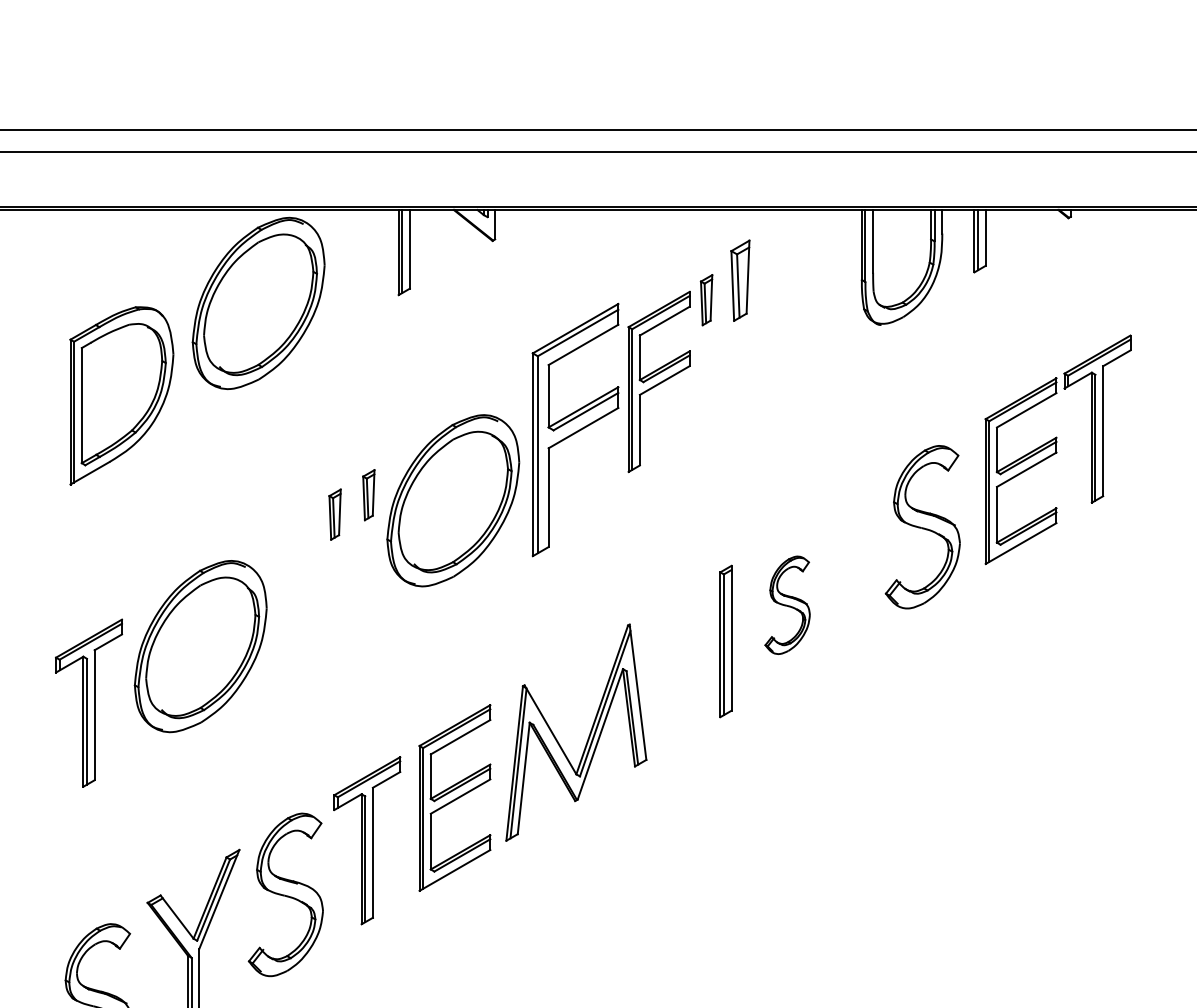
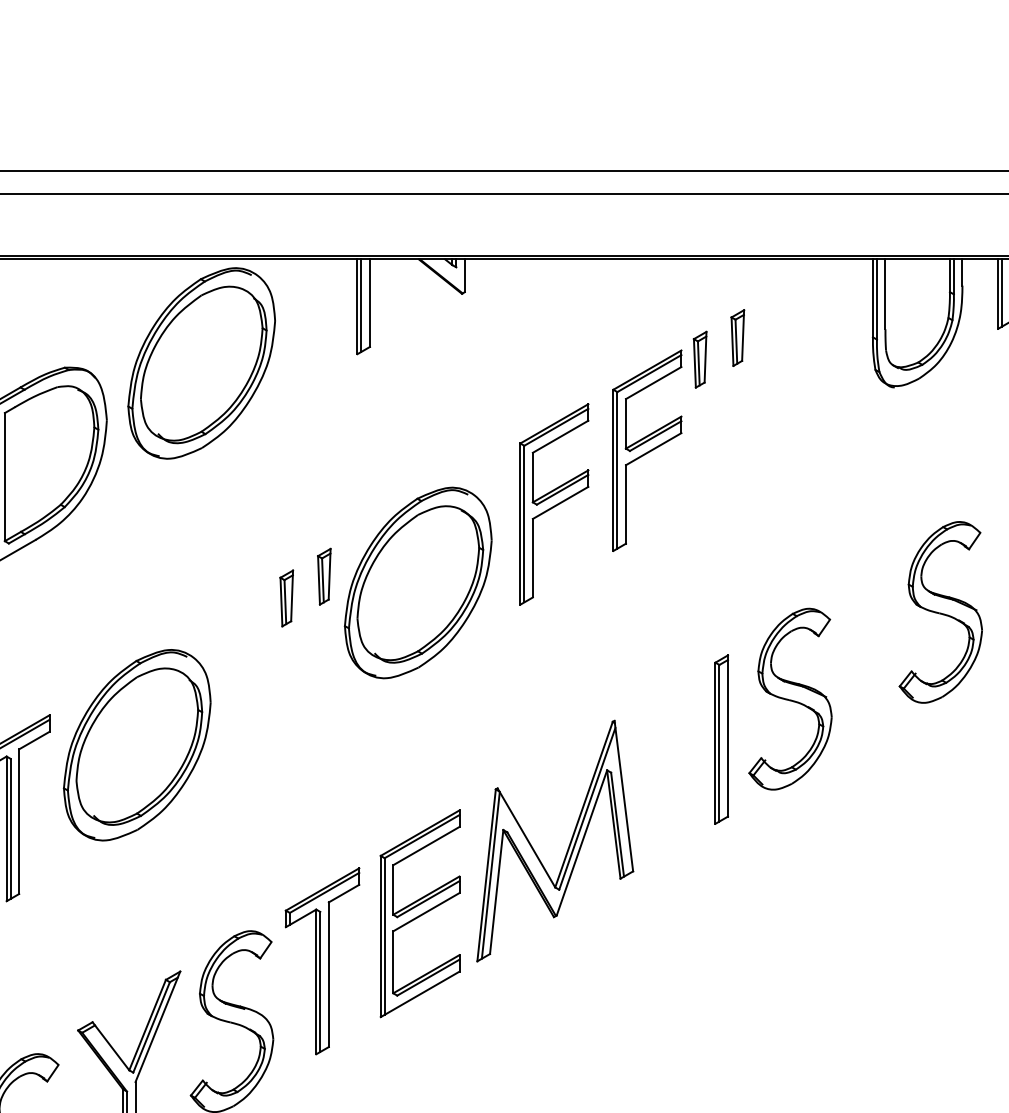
part: (740, 280) -> (737, 337), size x0.62
part: (575, 430) -> (554, 504), size x0.71
part: (787, 605) -> (790, 699), size x1.67

